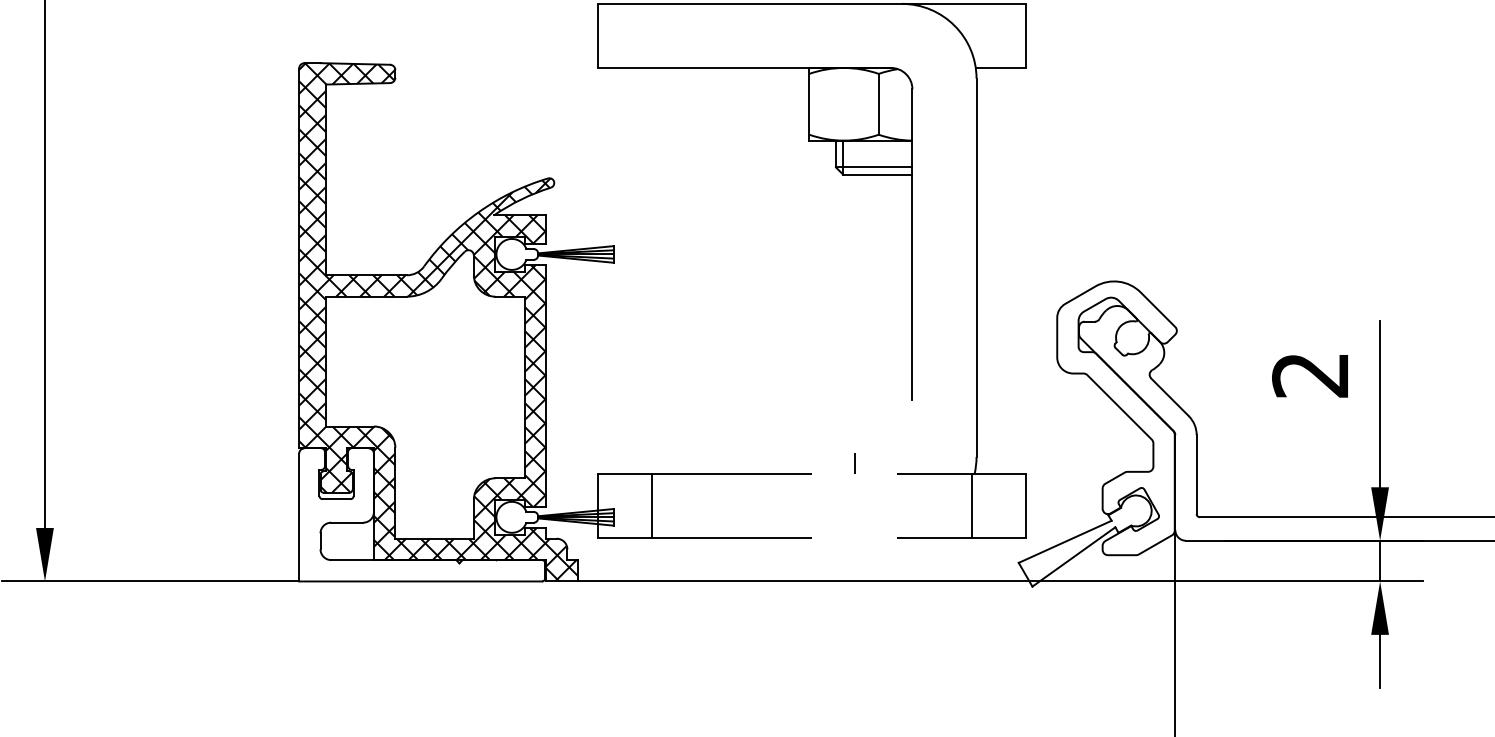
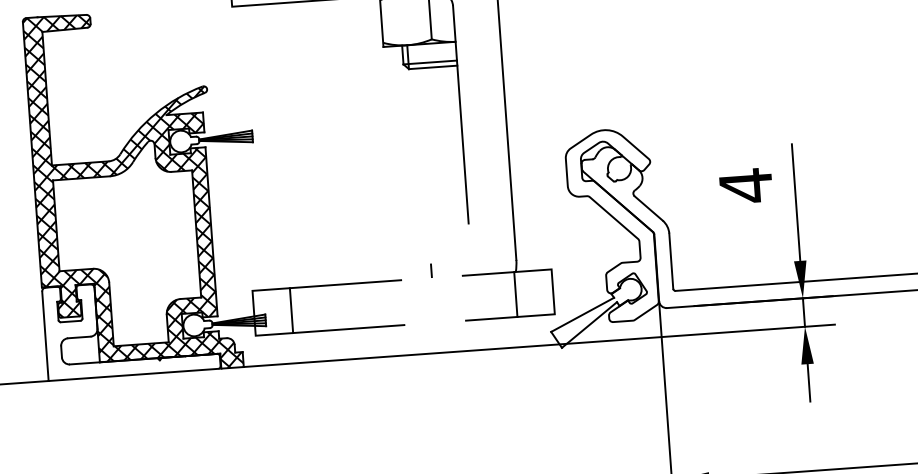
text: (1309, 374) -> (745, 185), 2 -> 4

